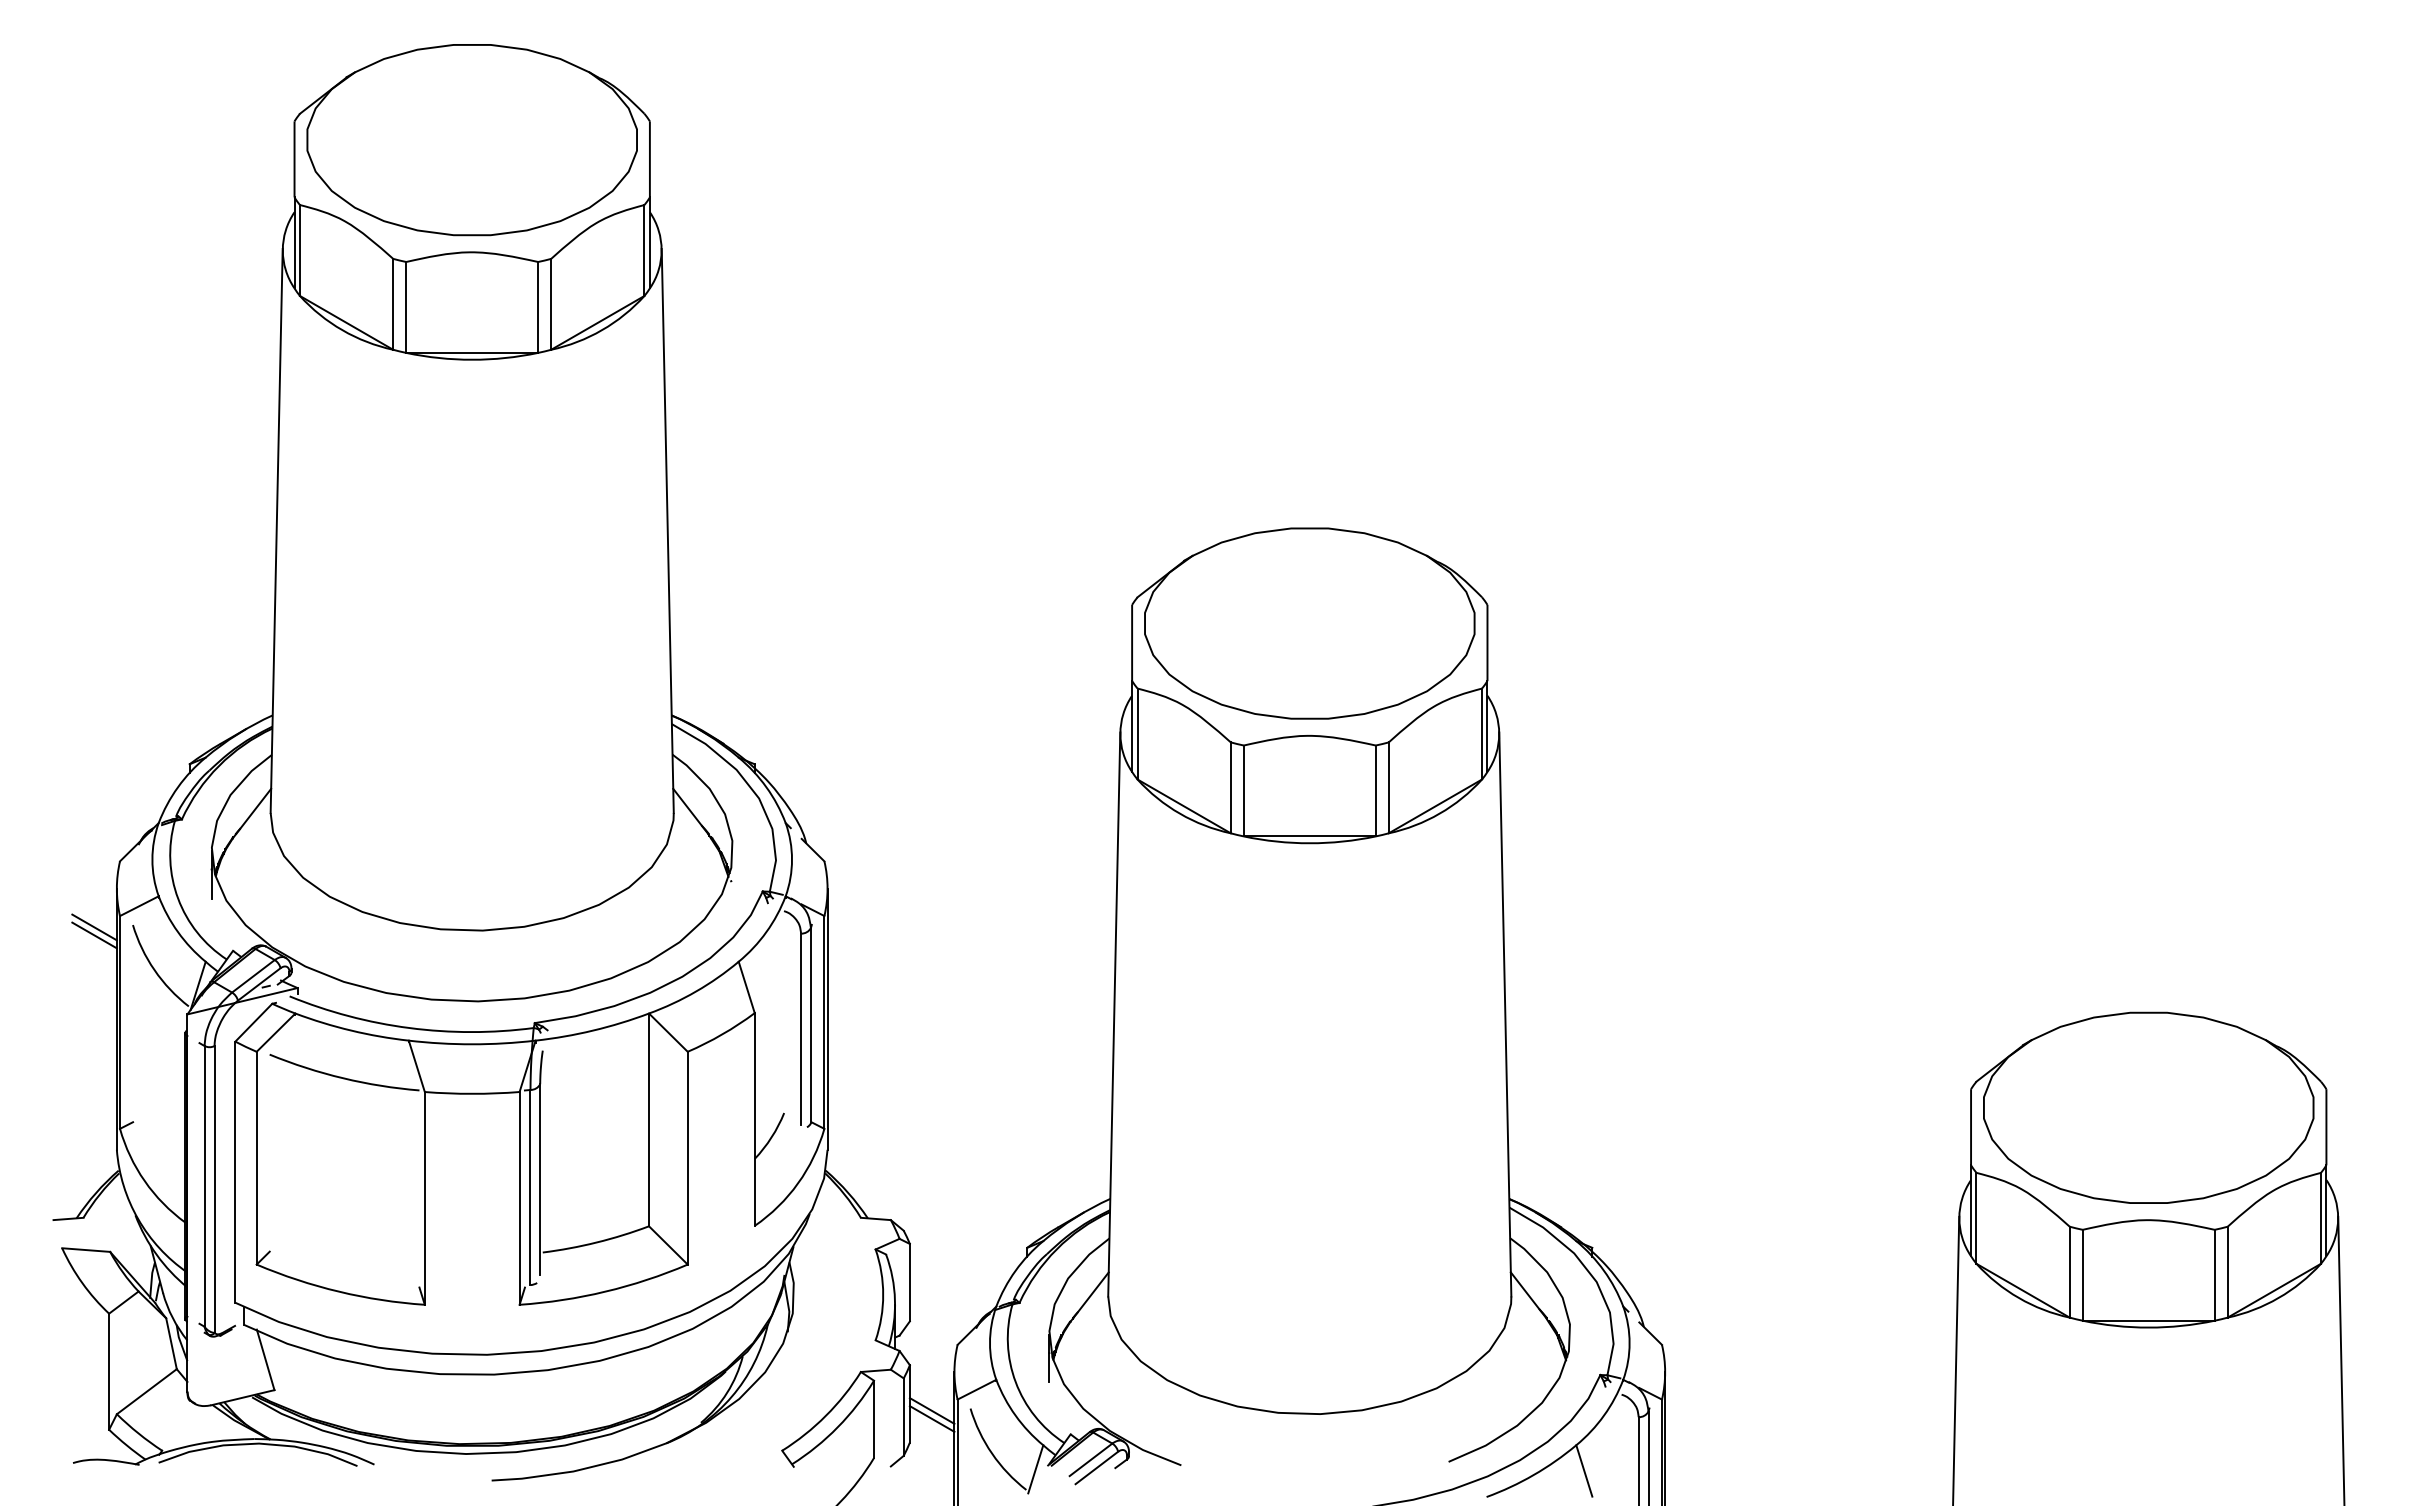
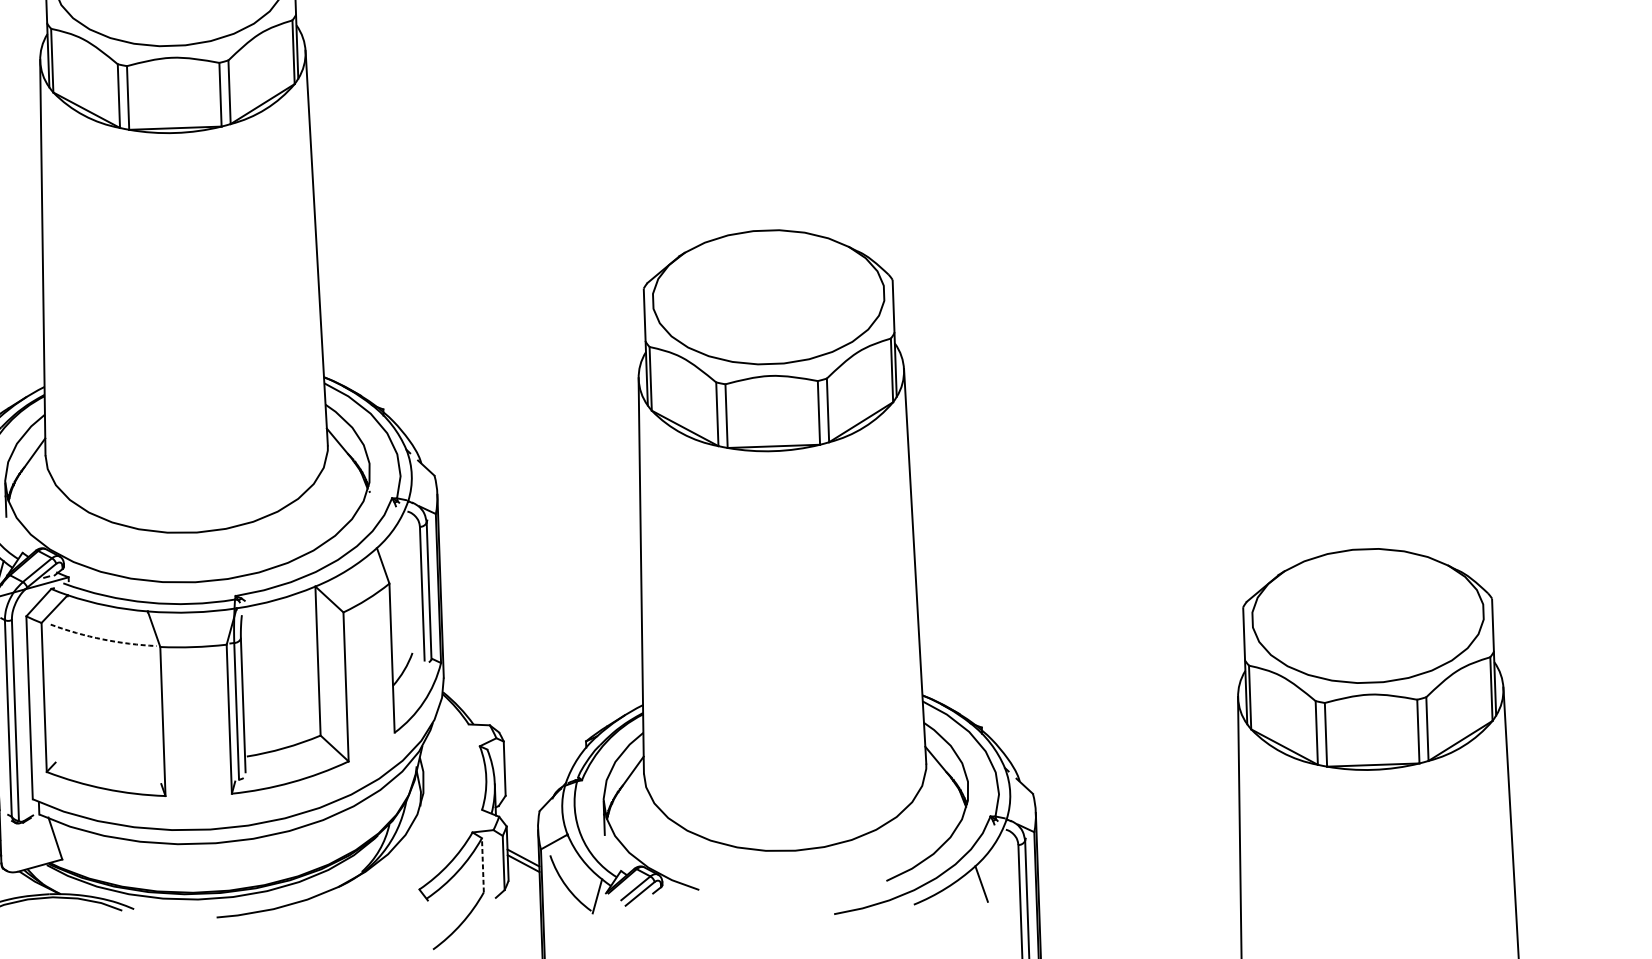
arc: (343, 1078) -> (103, 639), solid -> dashed
line: (874, 1419) -> (483, 865), solid -> dashed

